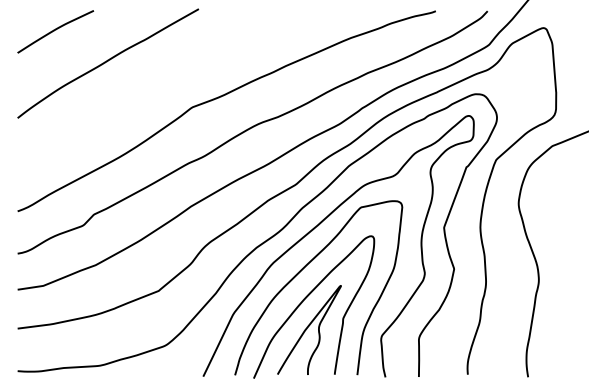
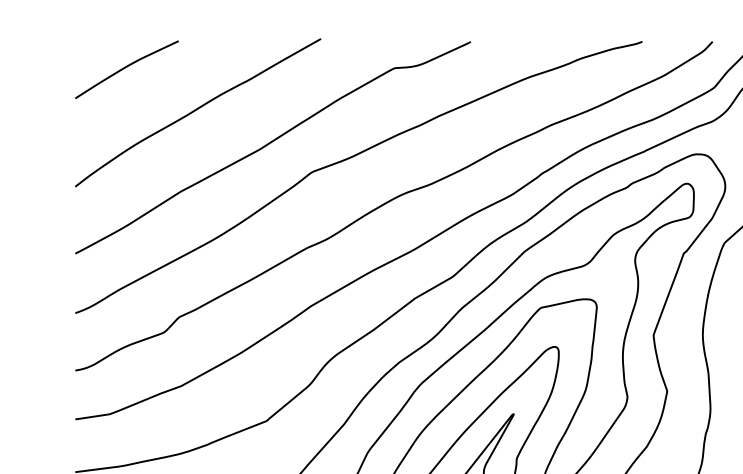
curve: (162, 86) -> (271, 143), added

